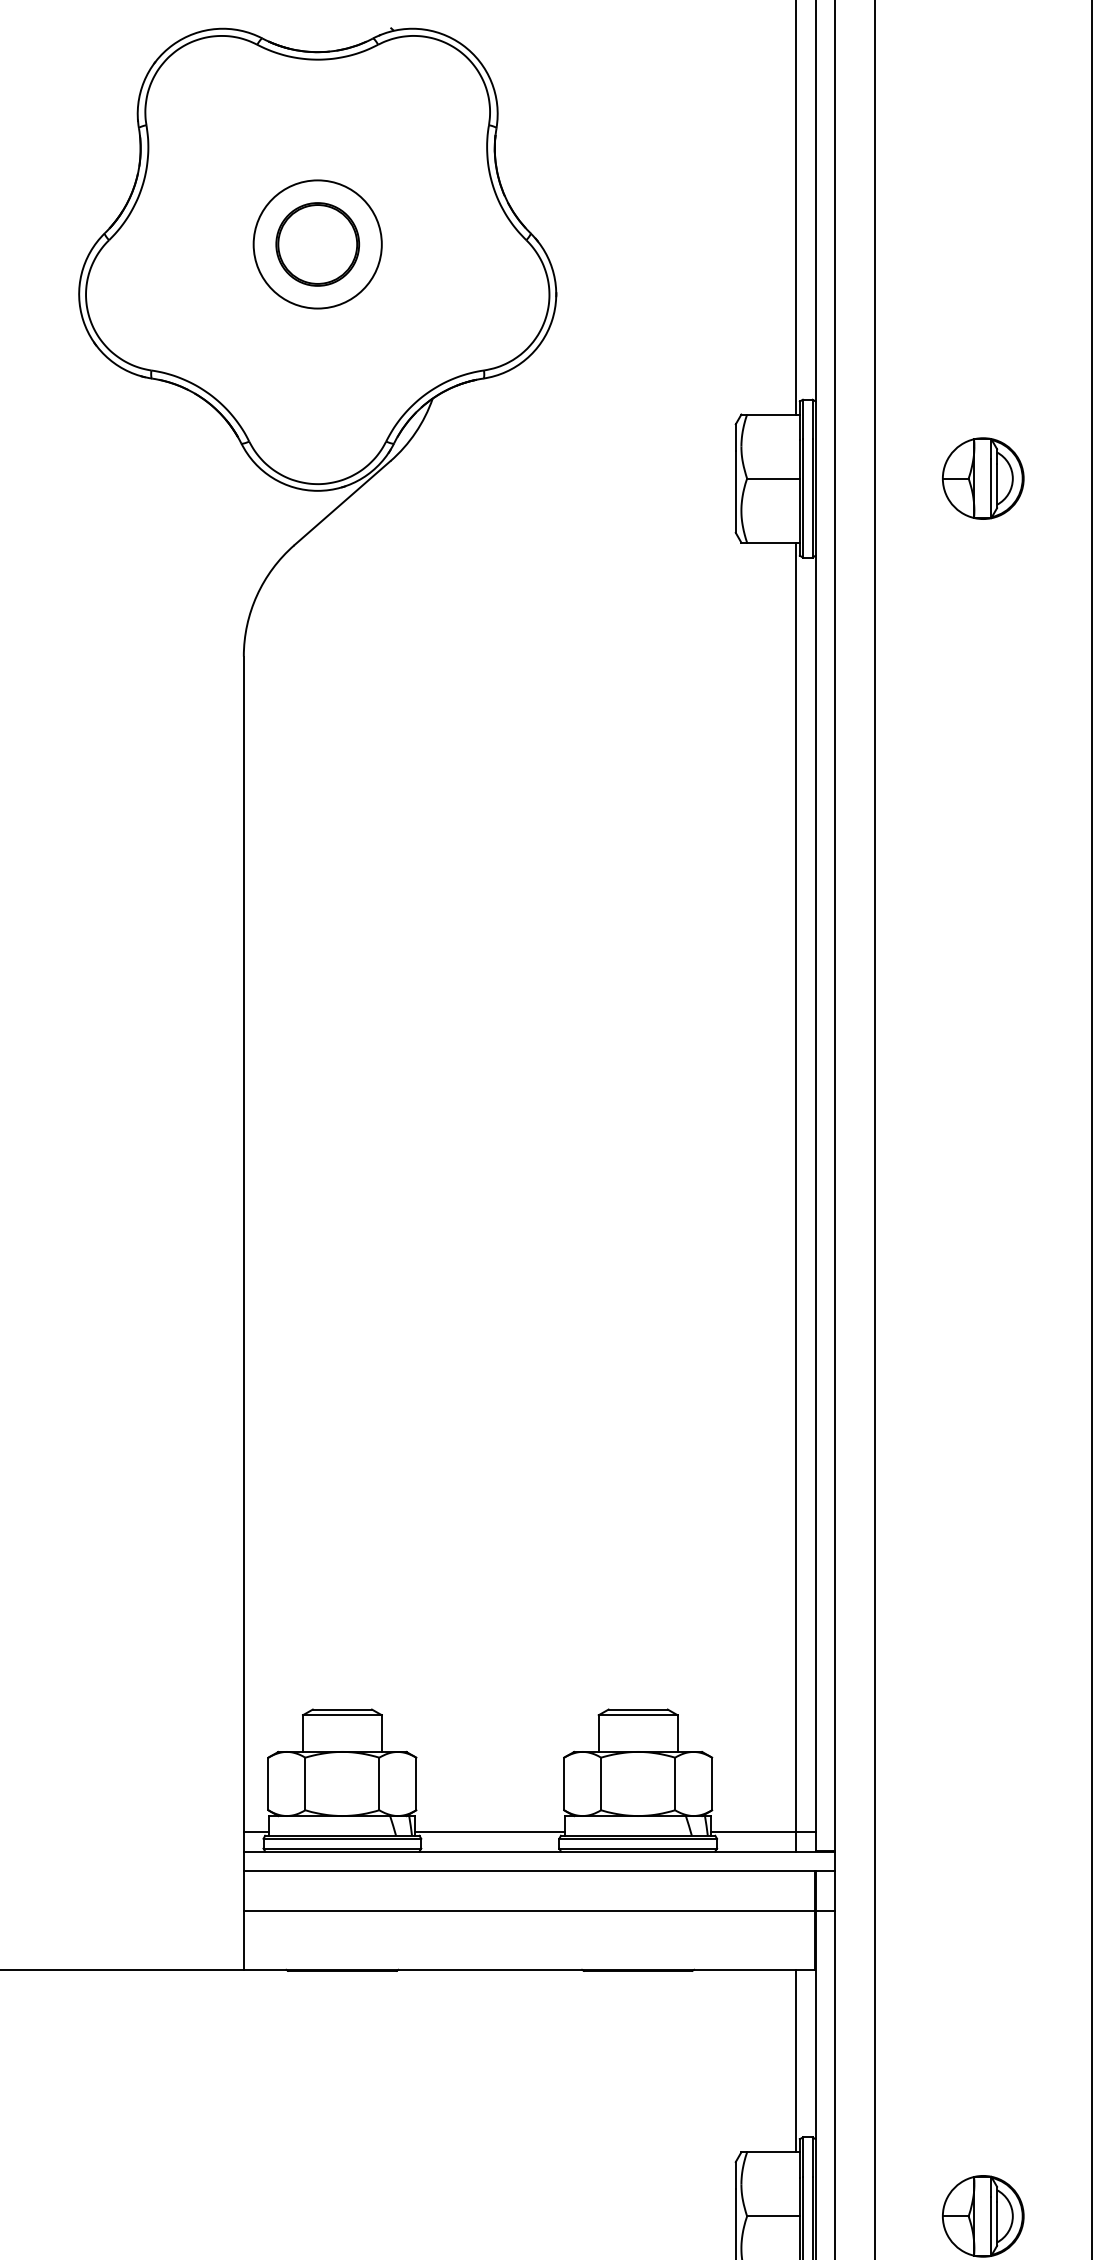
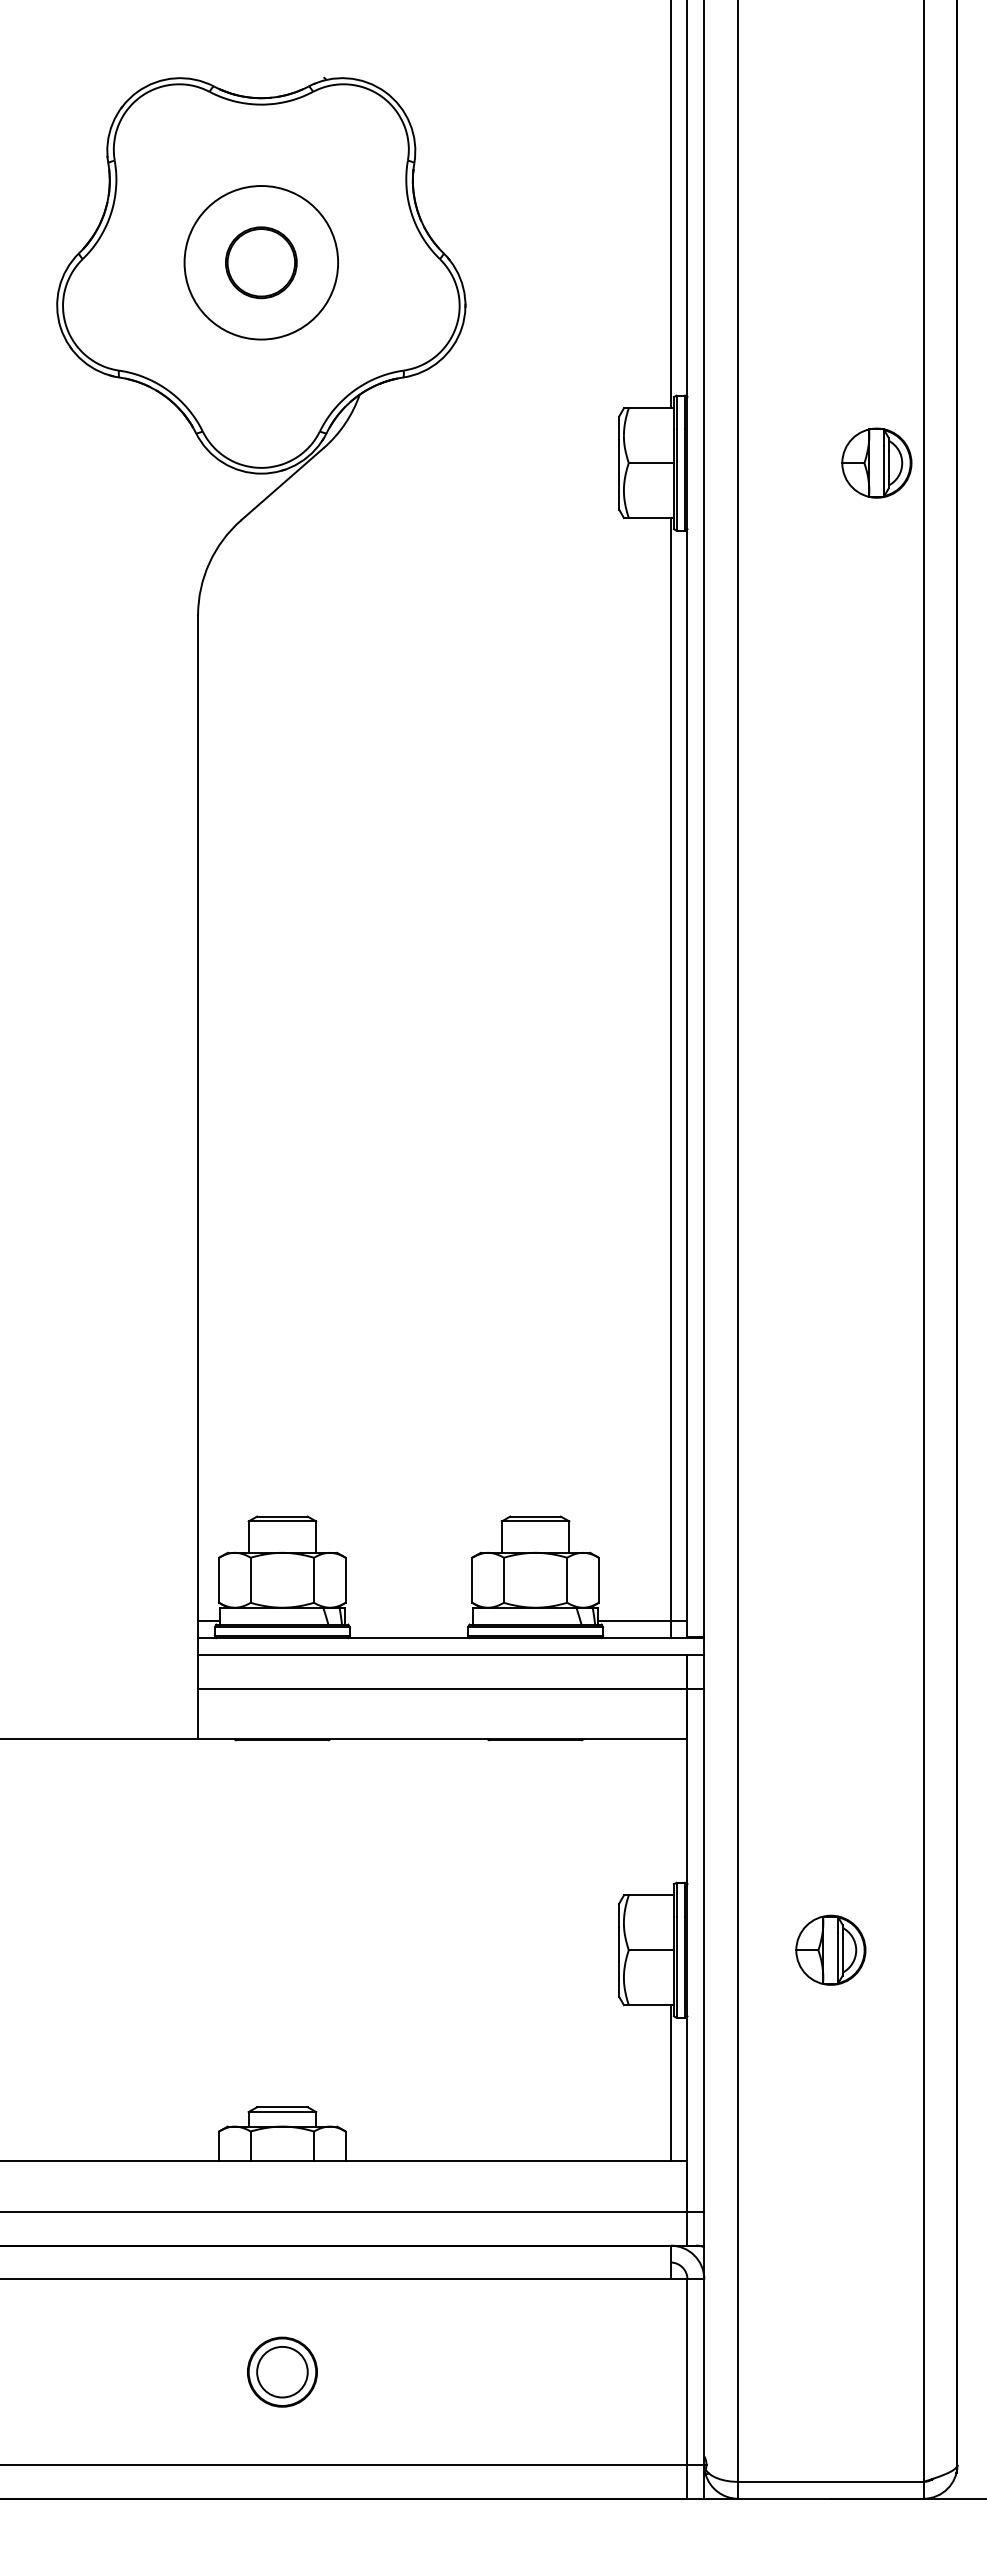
circle: (317, 244) -> (261, 262), size x1.4
part: (982, 477) -> (876, 462), moved
line: (489, 1832) -> (408, 1621), removed
line: (795, 2061) -> (670, 1817), removed

